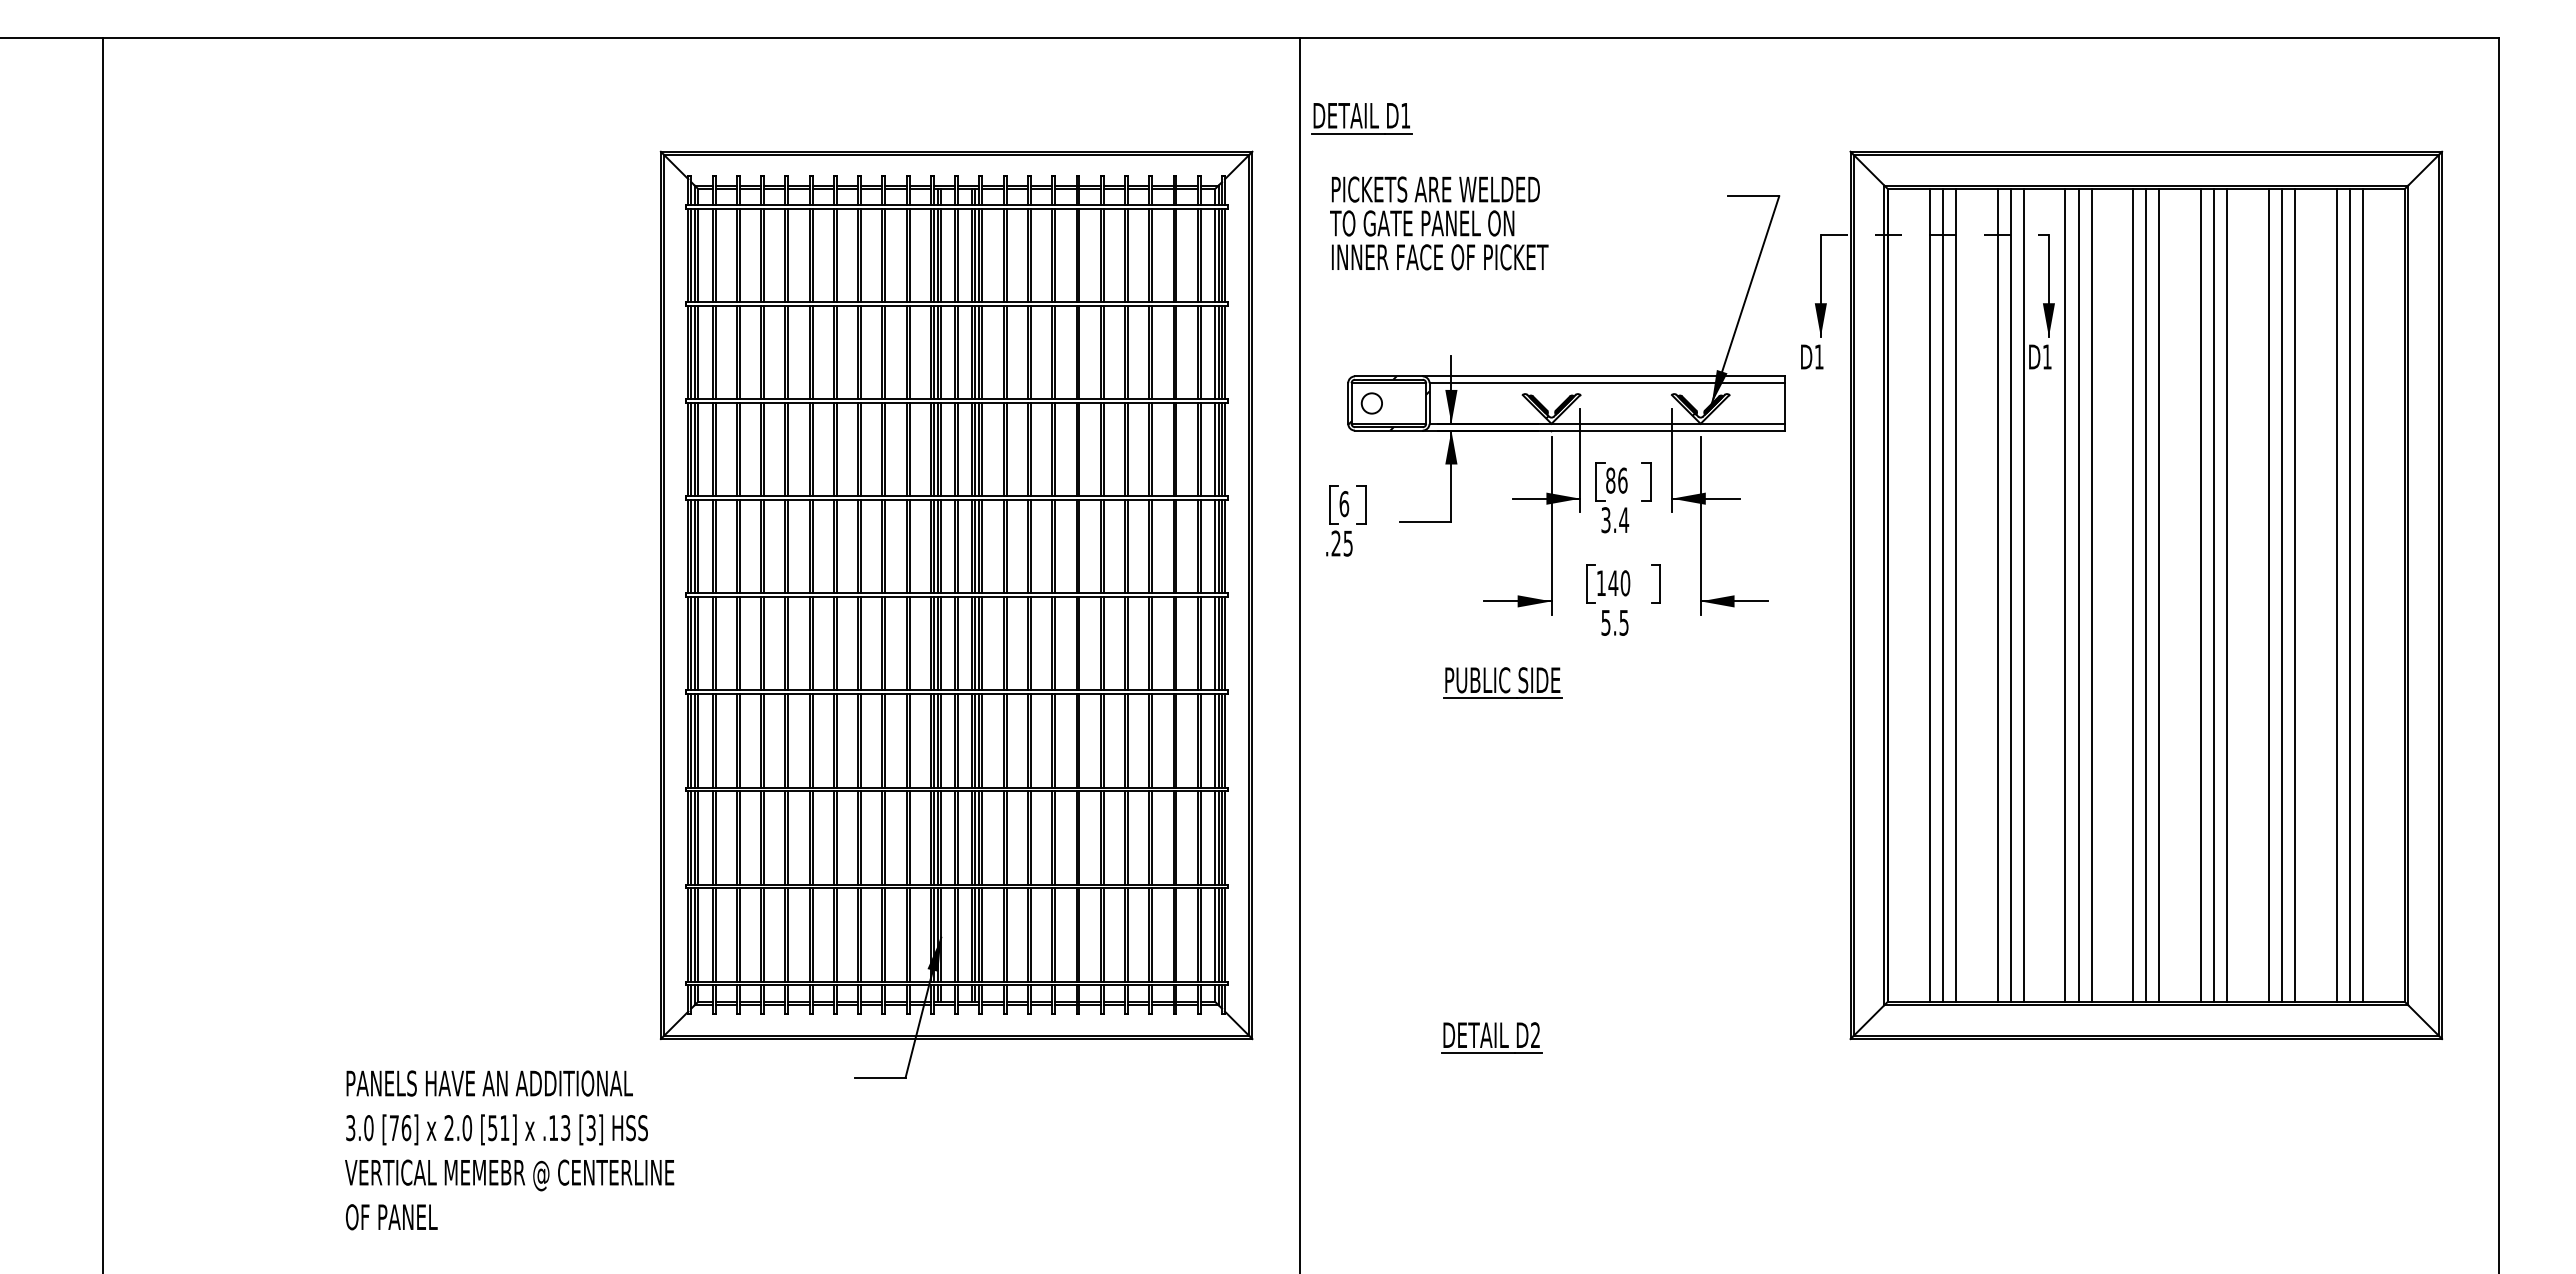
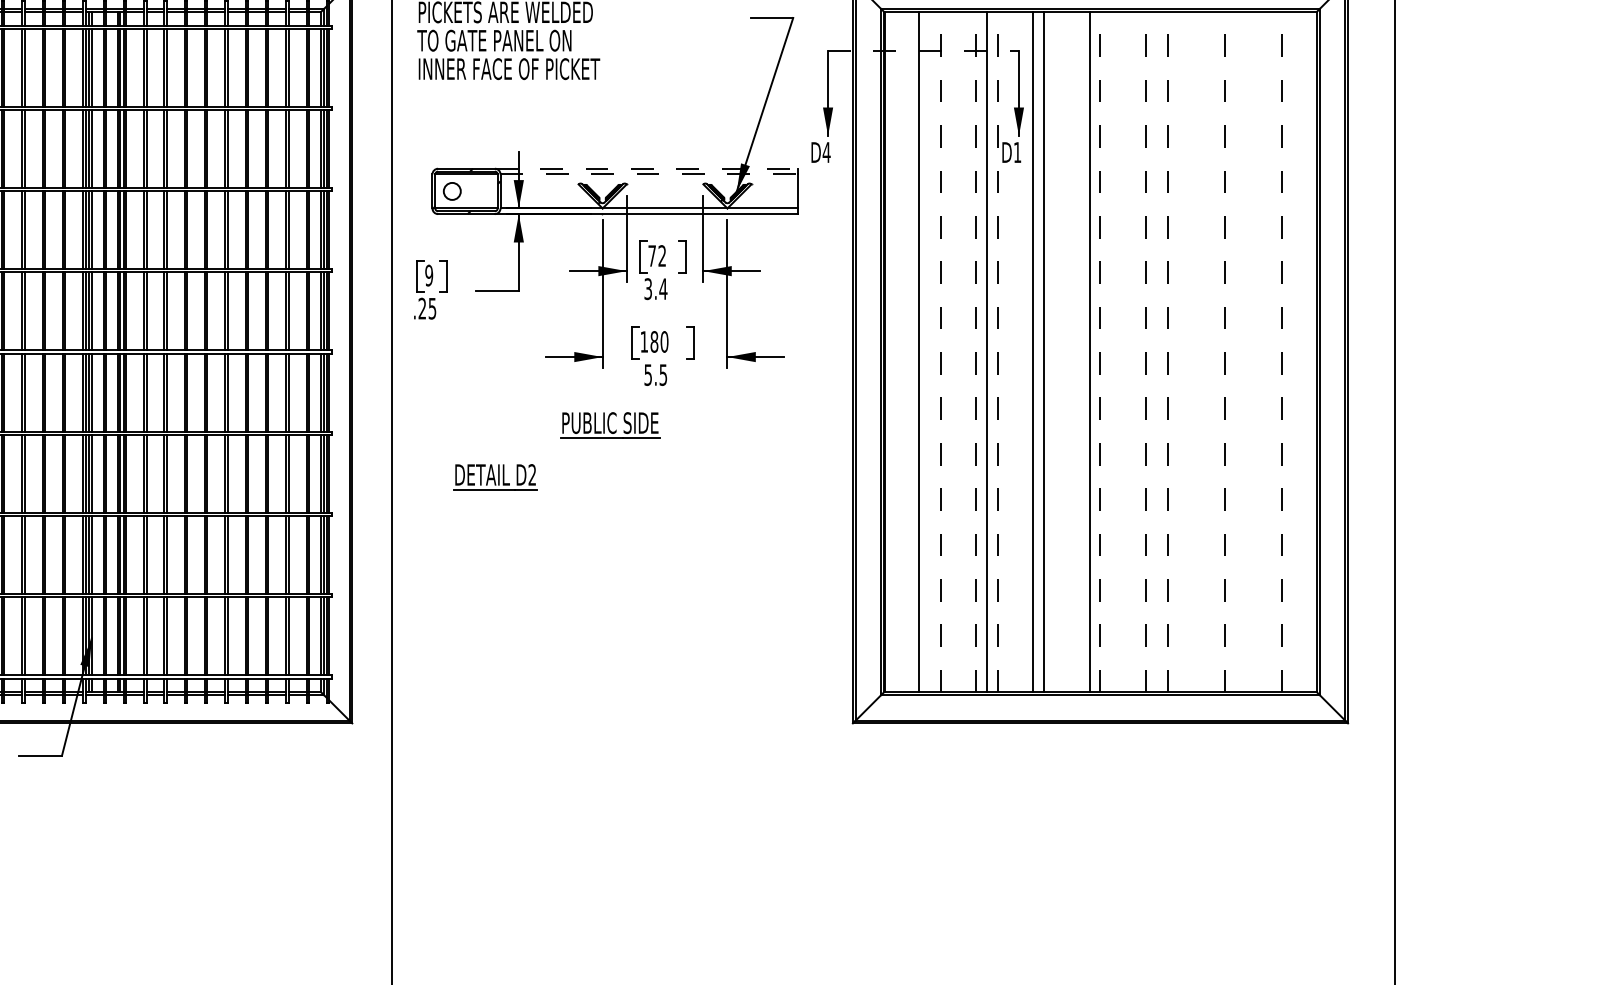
text: (1819, 356) -> (826, 152), D1 -> D4
line: (1603, 376) -> (646, 168), solid -> dashed
line: (1607, 383) -> (649, 174), solid -> dashed
text: (1616, 480) -> (657, 255), 86 -> 72
text: (1344, 504) -> (429, 275), 6 -> 9
text: (1613, 583) -> (654, 342), 140 -> 180
line: (1942, 595) -> (929, 352), removed
line: (1956, 595) -> (941, 352), solid -> dashed
line: (1997, 595) -> (975, 352), solid -> dashed
line: (2023, 595) -> (997, 352), solid -> dashed
line: (2091, 595) -> (1054, 352), removed
line: (2146, 595) -> (1100, 352), solid -> dashed
line: (2159, 595) -> (1111, 352), removed
line: (2201, 595) -> (1146, 352), solid -> dashed
line: (2214, 595) -> (1157, 352), removed
line: (2227, 595) -> (1168, 352), solid -> dashed
line: (2268, 595) -> (1202, 352), removed
line: (2281, 595) -> (1213, 352), removed
line: (2294, 595) -> (1224, 352), solid -> dashed
line: (2336, 595) -> (1259, 352), removed
line: (2349, 595) -> (1270, 352), removed
line: (2362, 595) -> (1281, 352), solid -> dashed
part: (1502, 682) -> (610, 424), moved
part: (1491, 1037) -> (495, 476), moved

